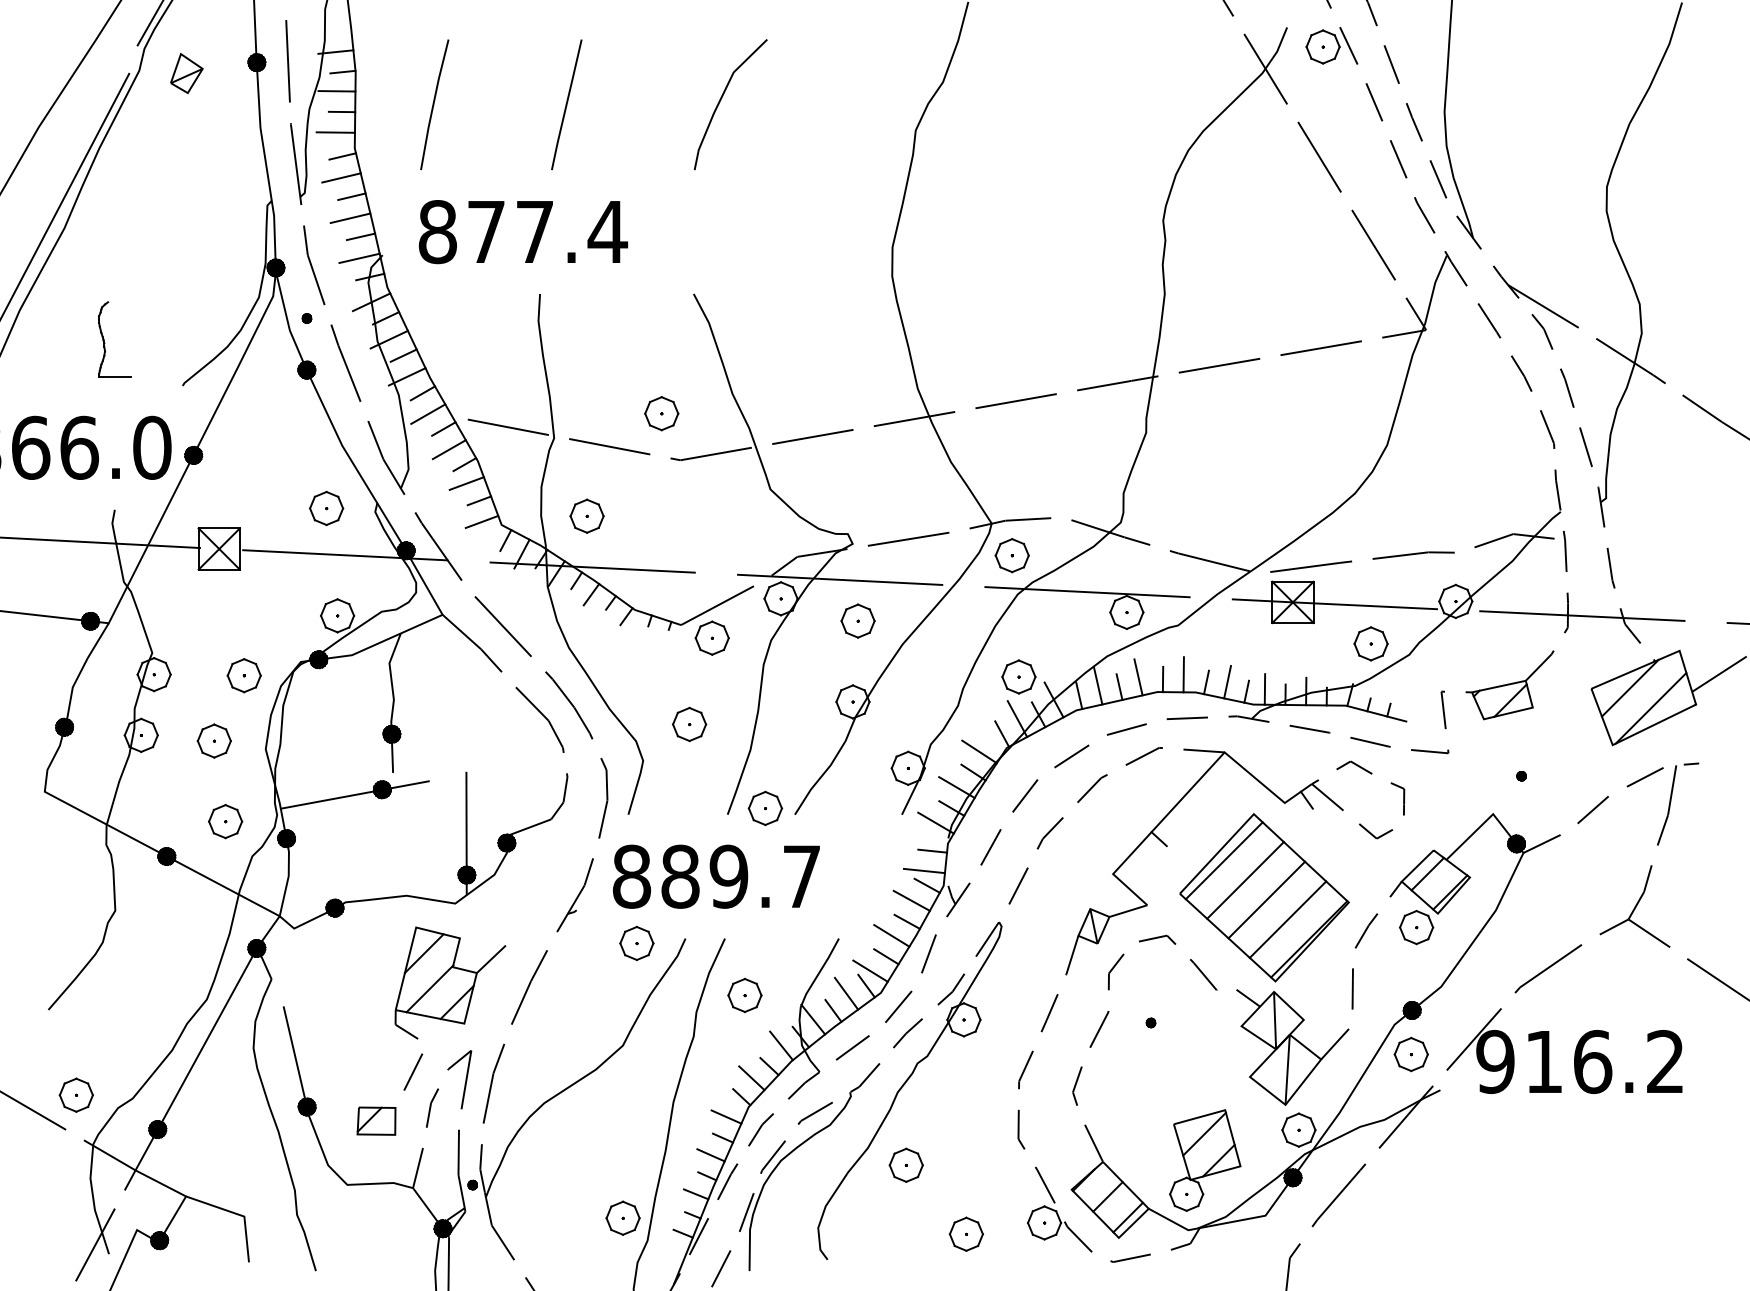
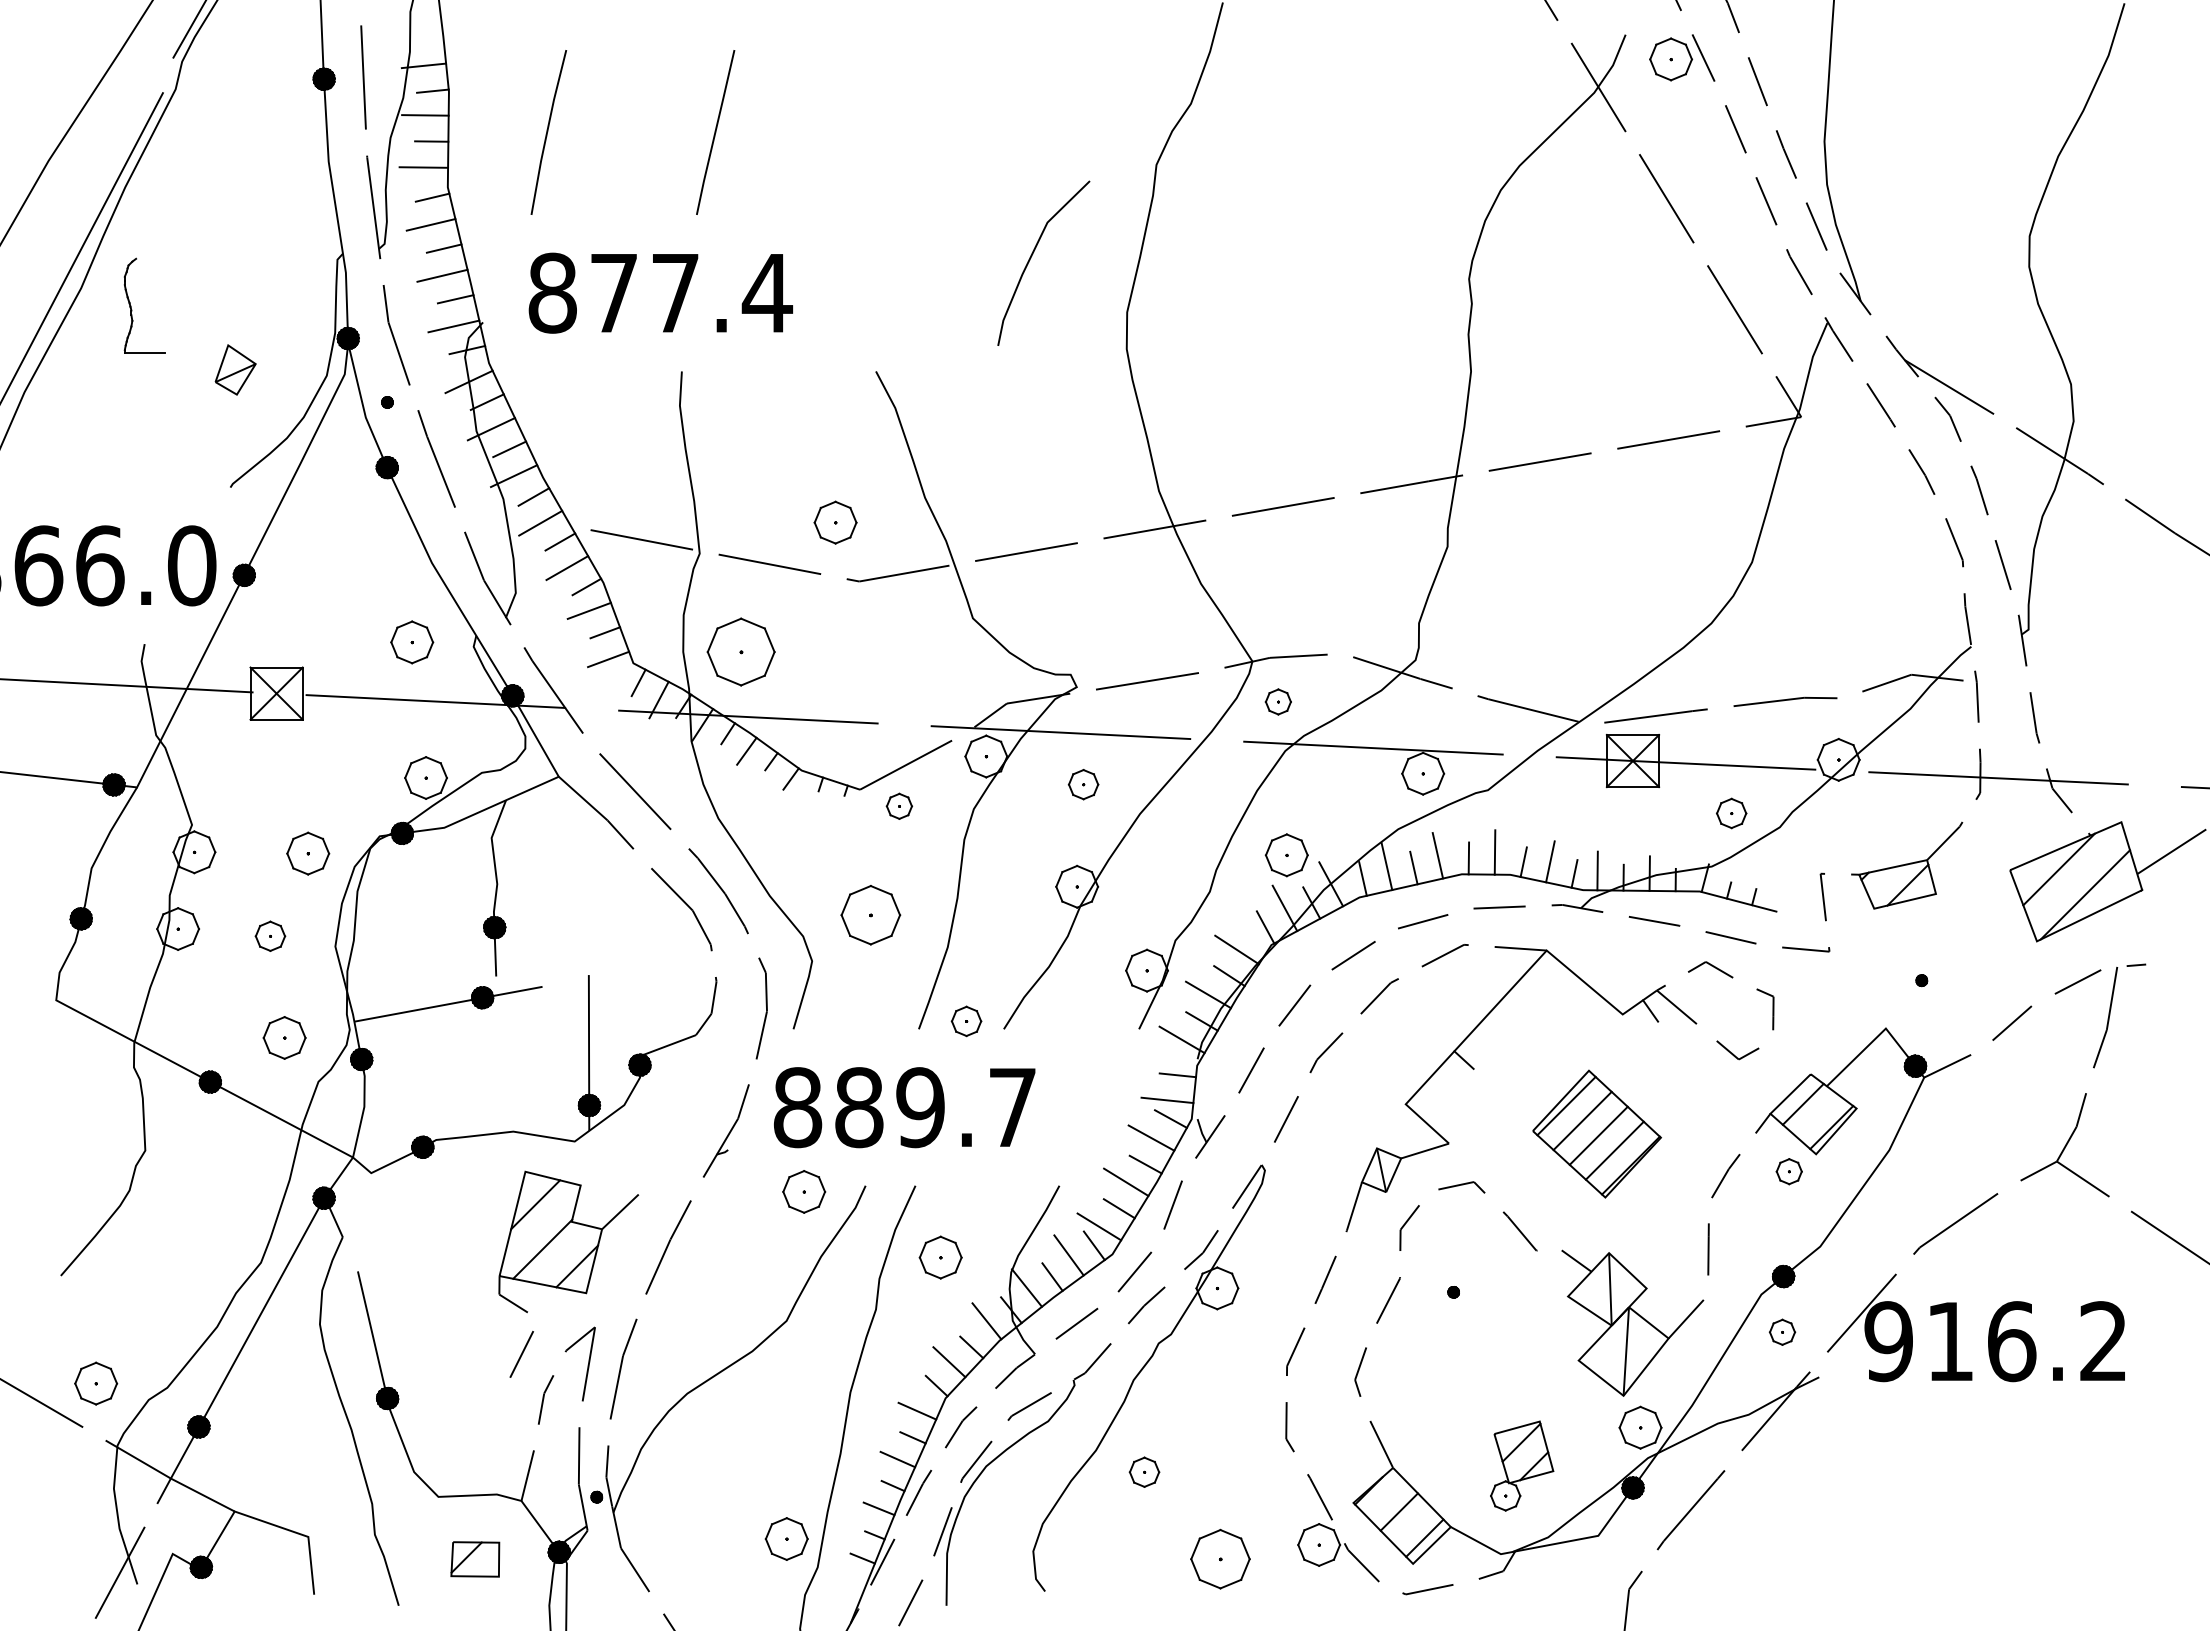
part: (186, 73) -> (235, 369), moved
curve: (721, 99) -> (1032, 256), moved
part: (105, 342) -> (132, 309), moved
part: (587, 516) -> (741, 652), size x1.6
part: (1012, 555) -> (1278, 701), size x0.6
part: (857, 620) -> (1083, 784), size x0.7
part: (712, 638) -> (899, 806), size x0.6
part: (1370, 643) -> (1731, 813), size x0.7
part: (689, 724) -> (870, 915), size x1.4
part: (214, 741) -> (270, 936), size x0.7
part: (765, 808) -> (966, 1021), size x0.7
part: (1264, 897) -> (1596, 1133), size x0.6
part: (1416, 927) -> (1789, 1171), size x0.6
part: (1411, 1054) -> (1782, 1332), size x0.6
part: (376, 1121) -> (475, 1559), moved
part: (1204, 1160) -> (1521, 1465), size x0.7
part: (906, 1165) -> (1144, 1472), size x0.7
part: (966, 1234) -> (1220, 1559), size x1.4

